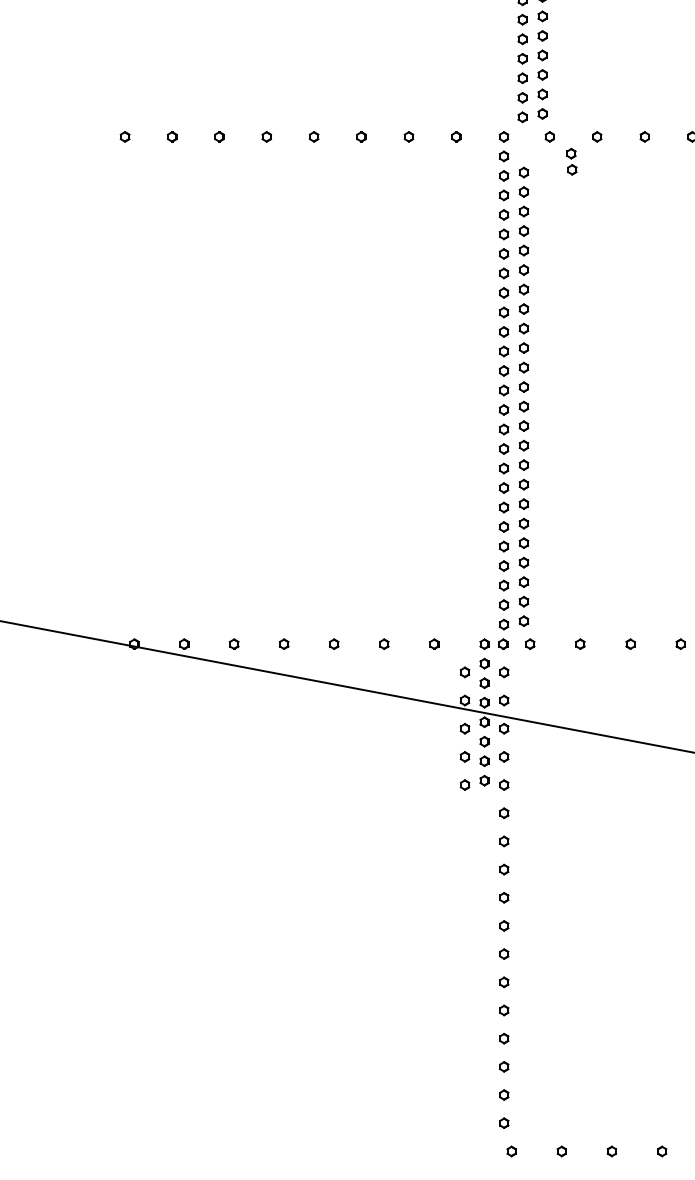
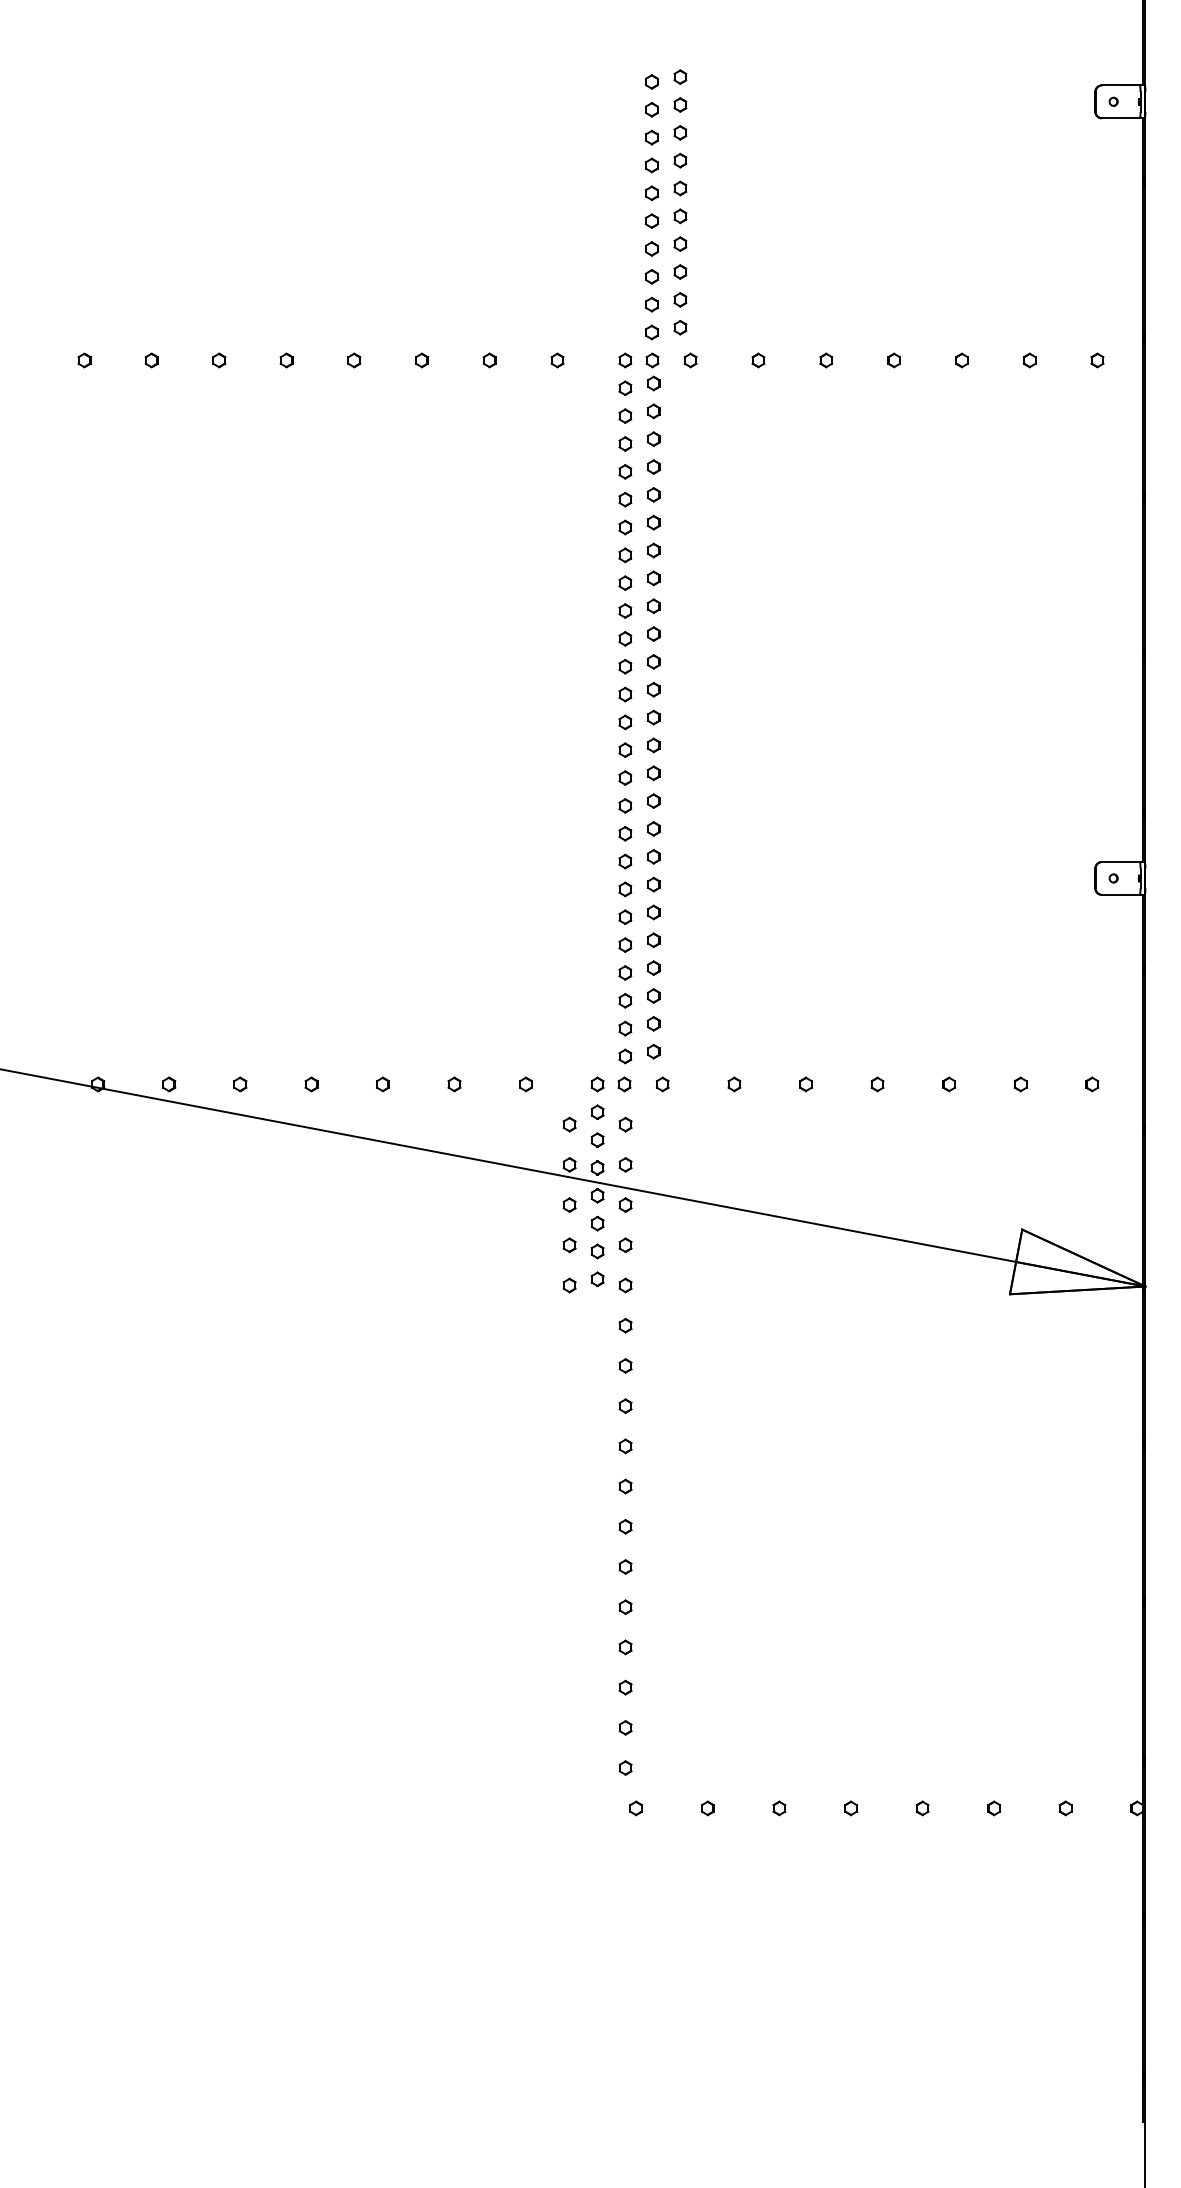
part: (571, 161) -> (652, 371), moved

